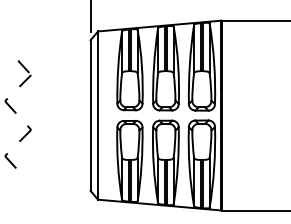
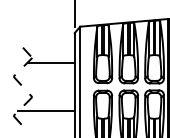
line: (57, 81) -> (51, 62), added
line: (50, 149) -> (46, 111), added

